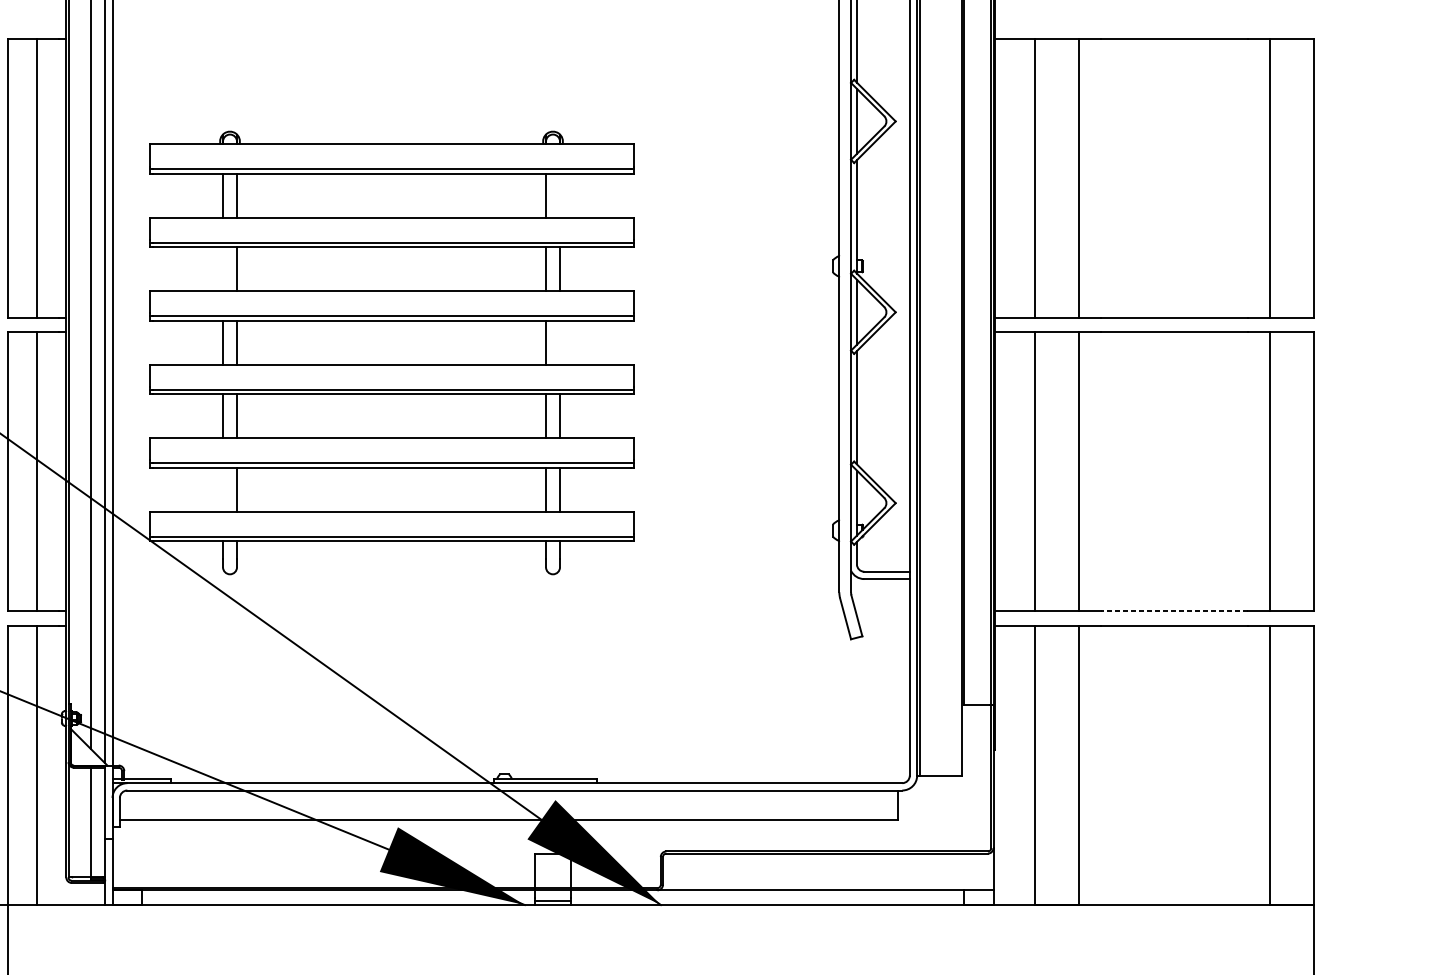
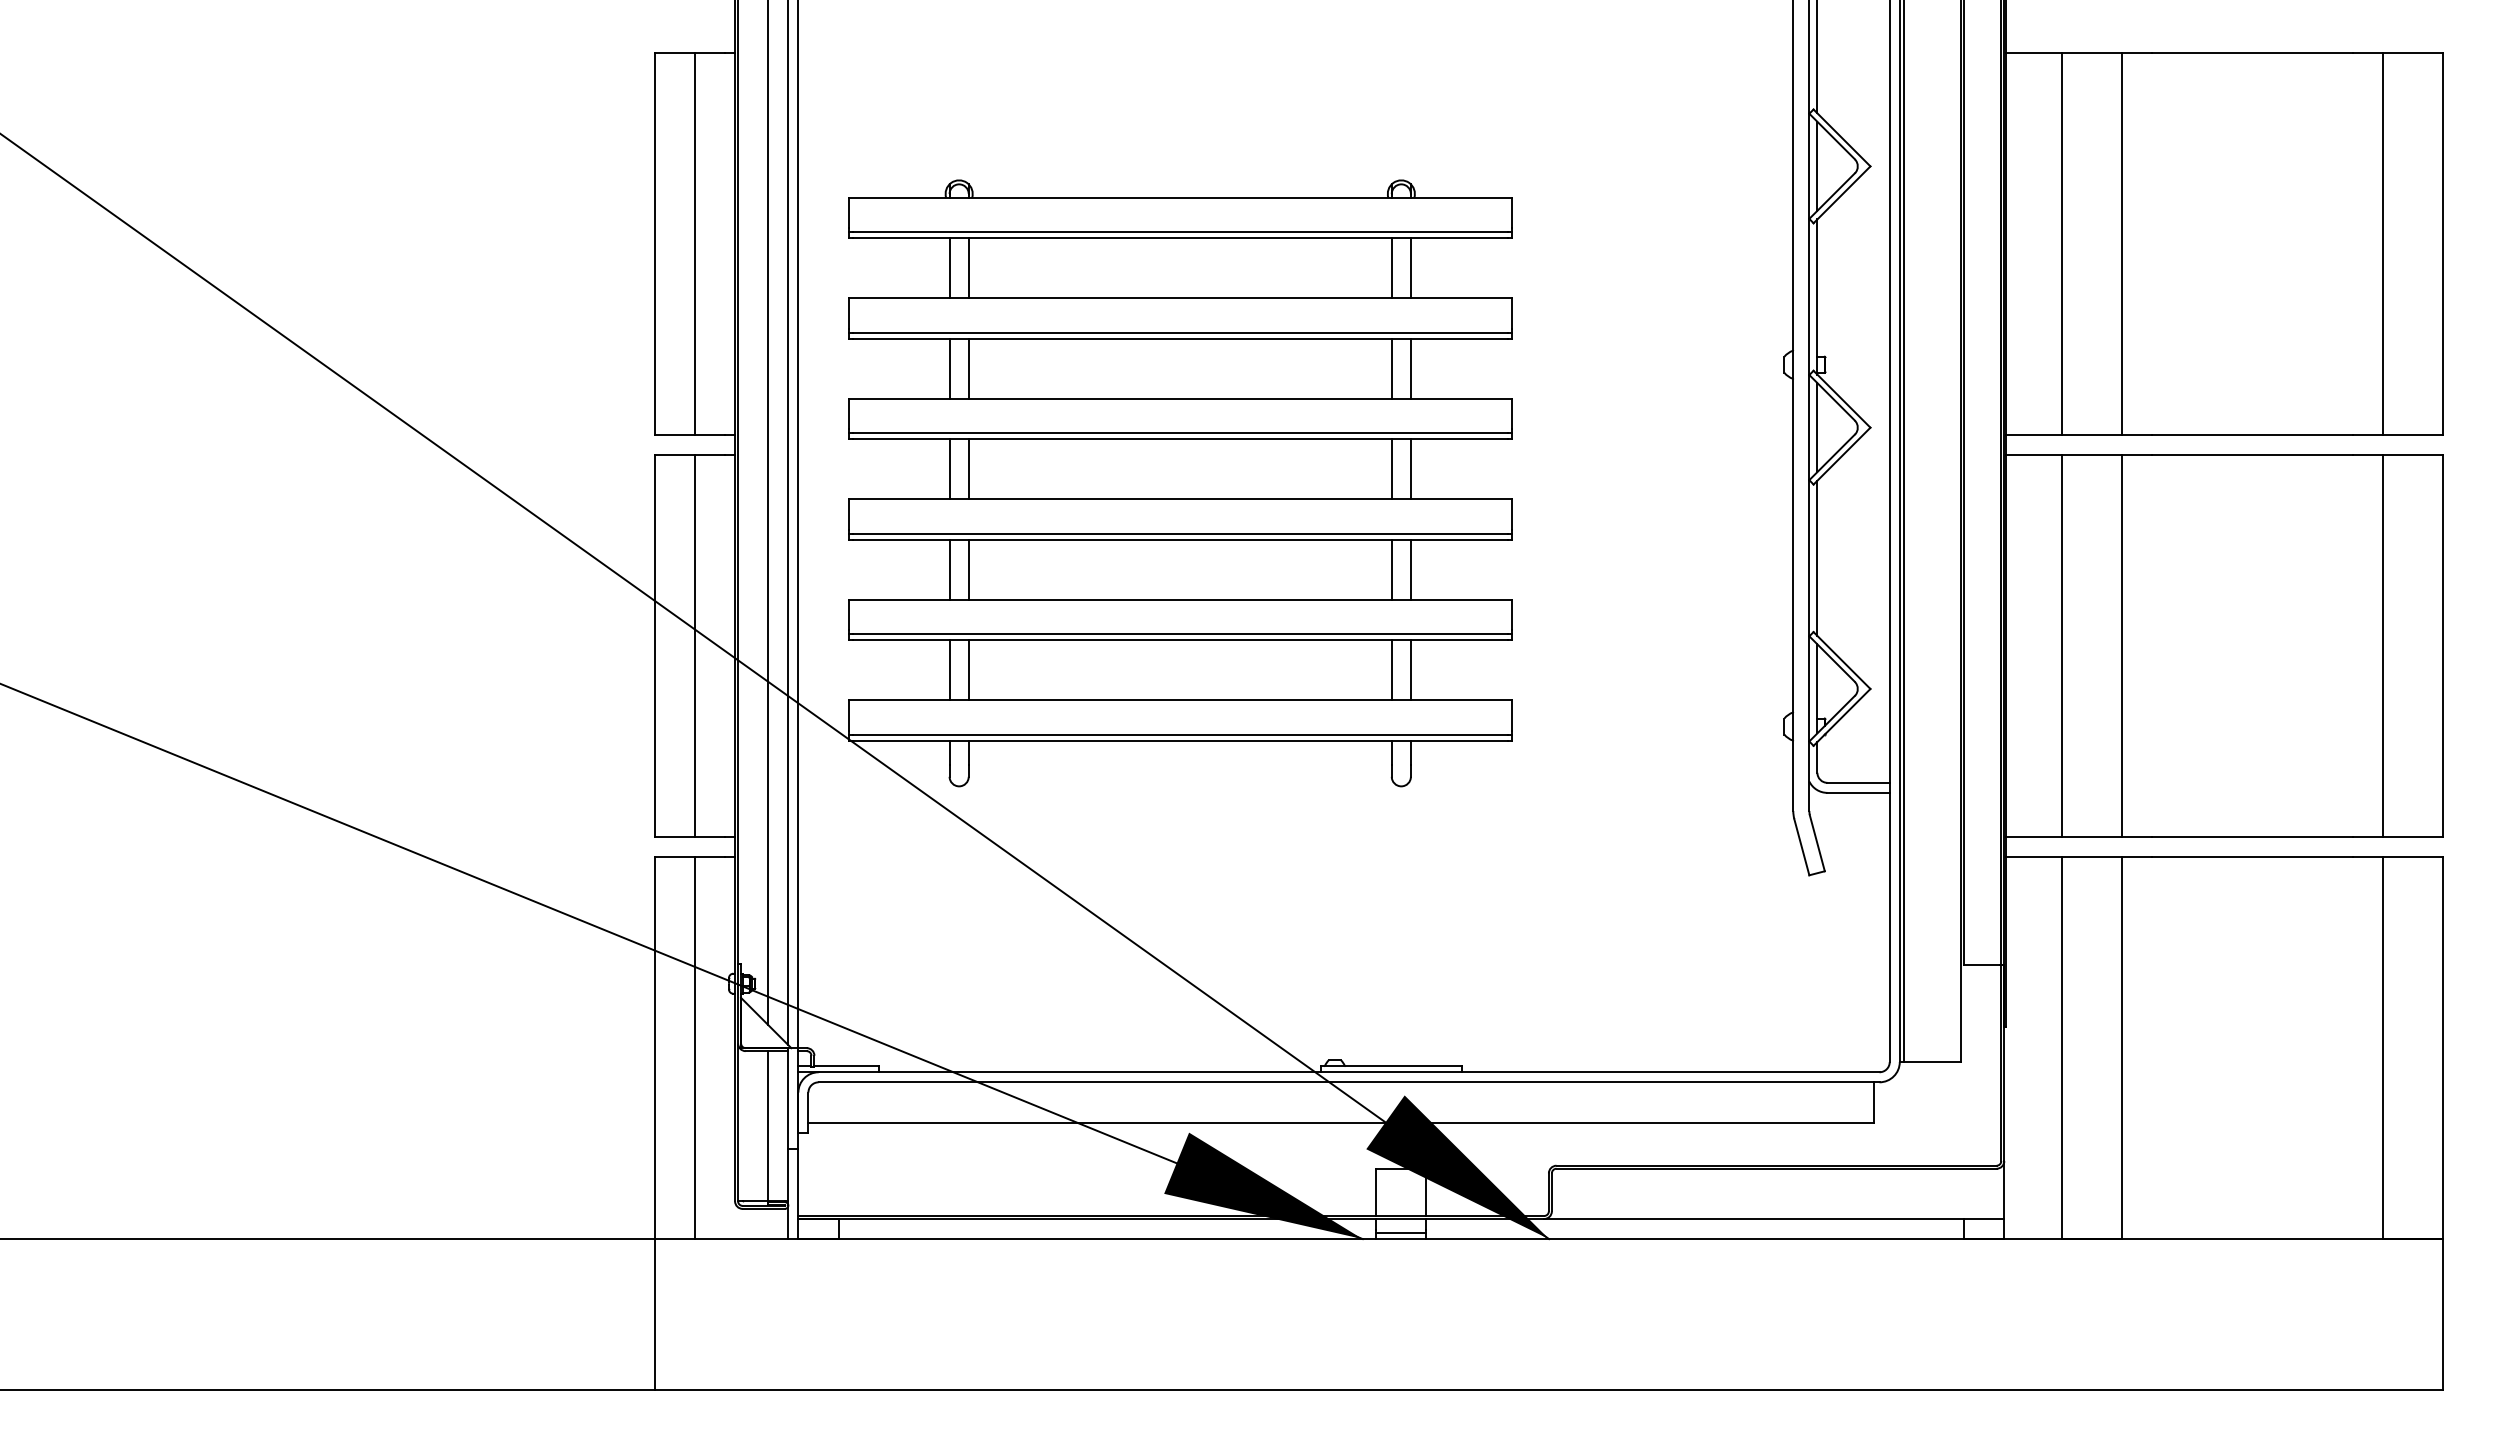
line: (559, 196) -> (1410, 268), added
line: (222, 269) -> (949, 368), added
line: (559, 342) -> (1410, 469), added
line: (222, 489) -> (949, 670), added
line: (1174, 611) -> (2252, 837), dashed -> solid

